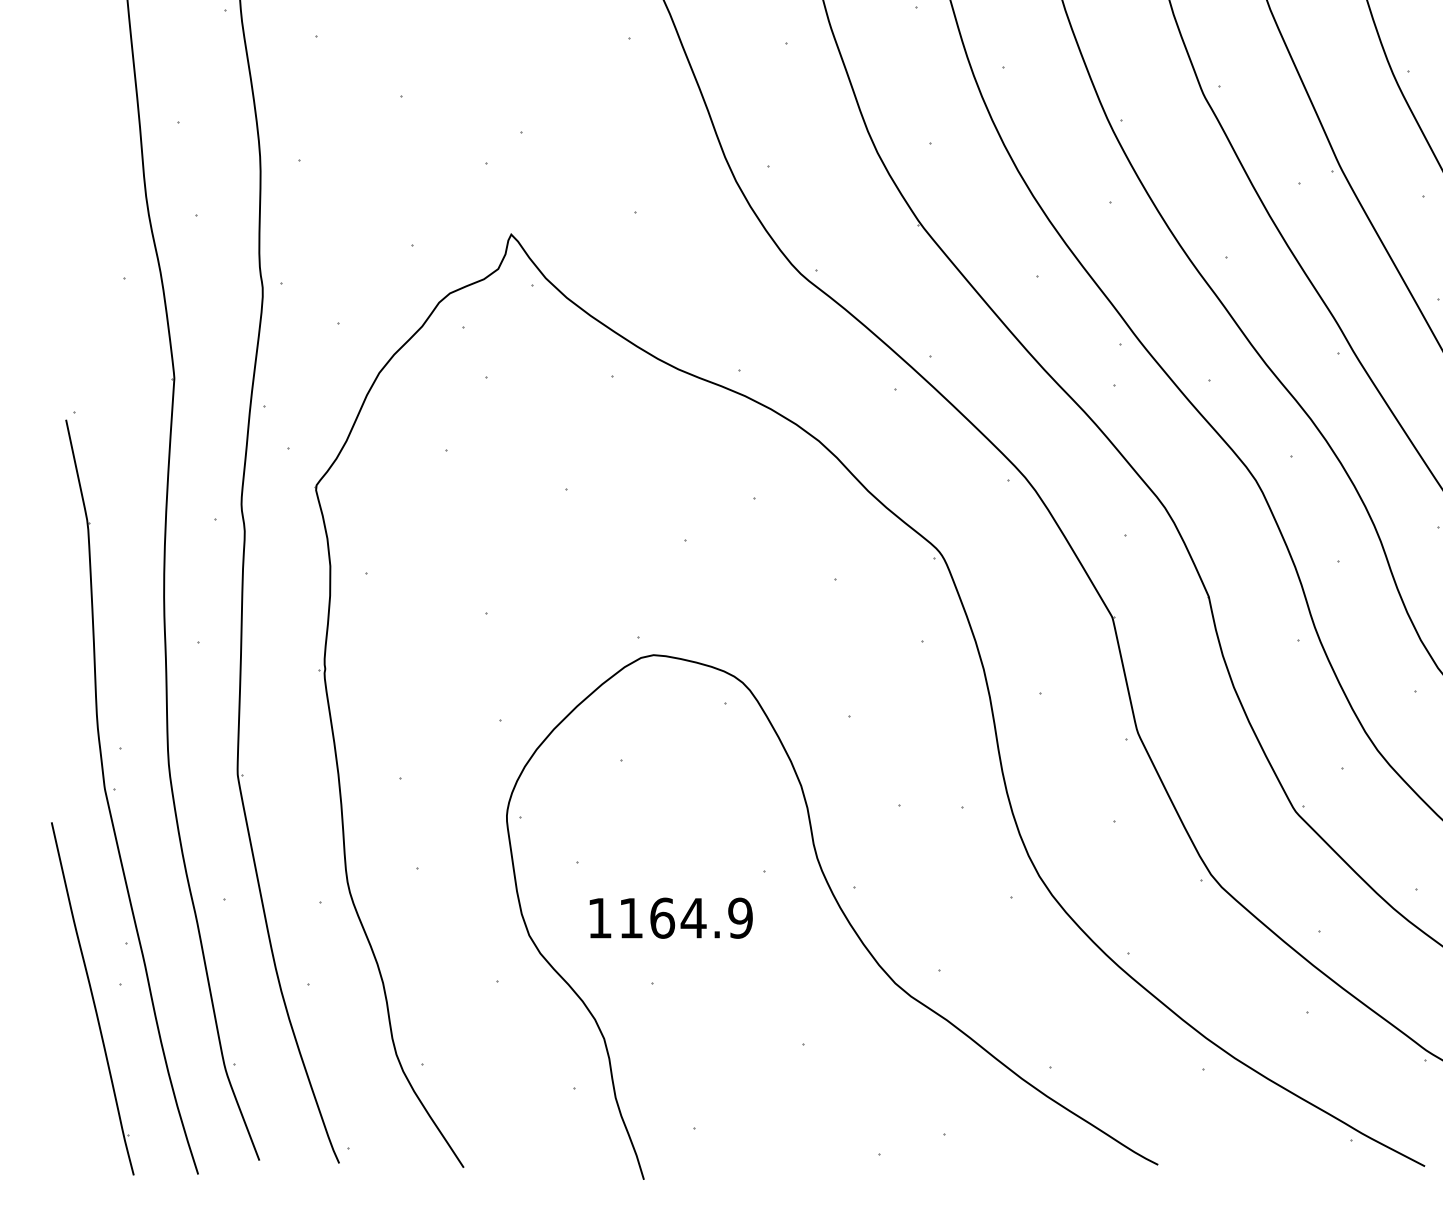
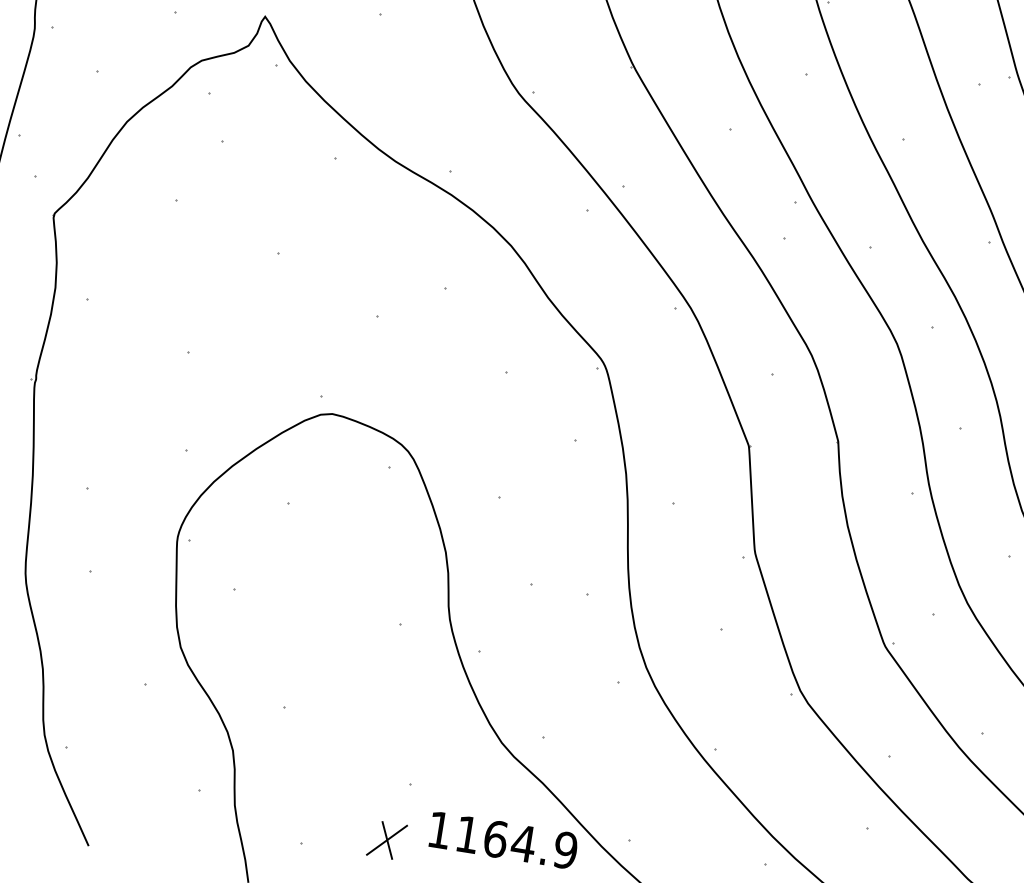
text: (670, 917) -> (503, 839), moved
part: (787, 1109) -> (387, 840), added

